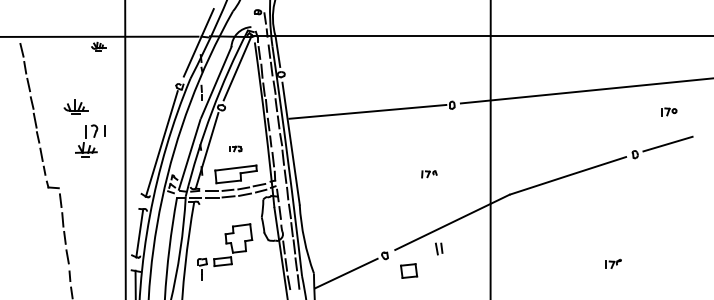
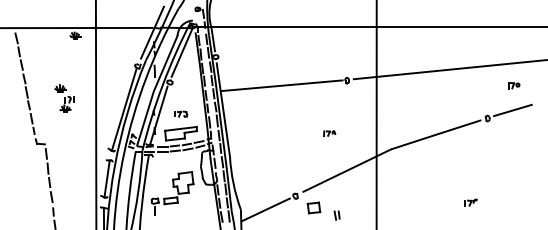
part: (84, 128) -> (64, 98), size x0.62
part: (235, 148) -> (180, 113), size x1.43
part: (439, 248) -> (337, 215), moved

